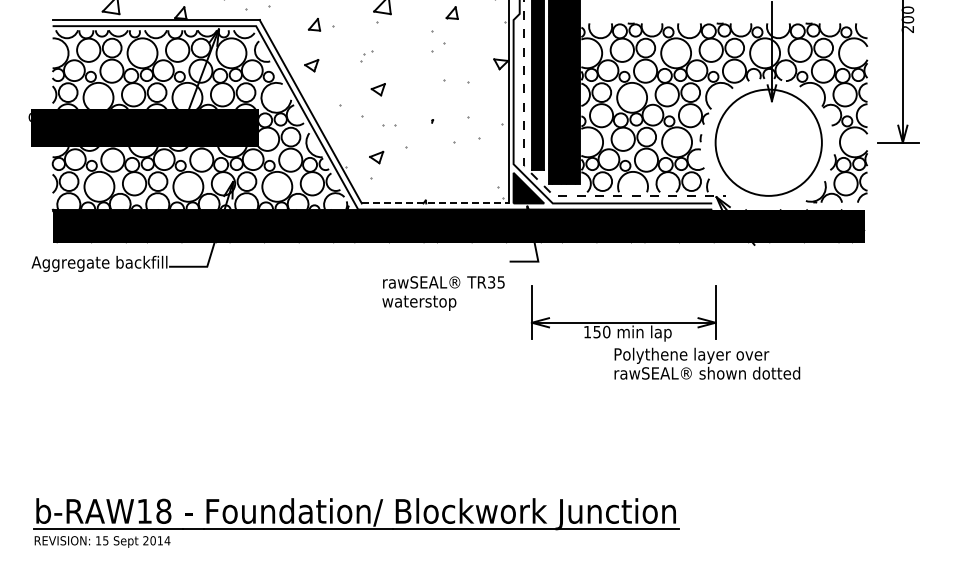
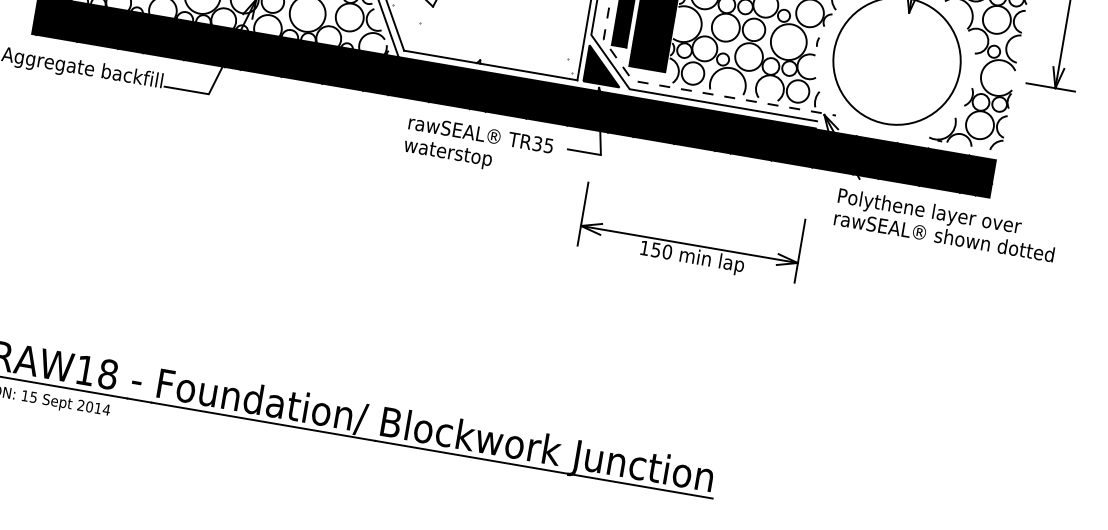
line: (435, 203) -> (491, 65), dashed -> solid
text: (443, 293) -> (478, 147), moved
text: (707, 363) -> (946, 224), moved

